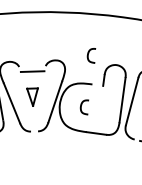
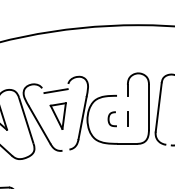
curve: (88, 55) -> (109, 67), removed
part: (30, 95) -> (57, 115), size x1.43
line: (99, 108) -> (127, 118), added

